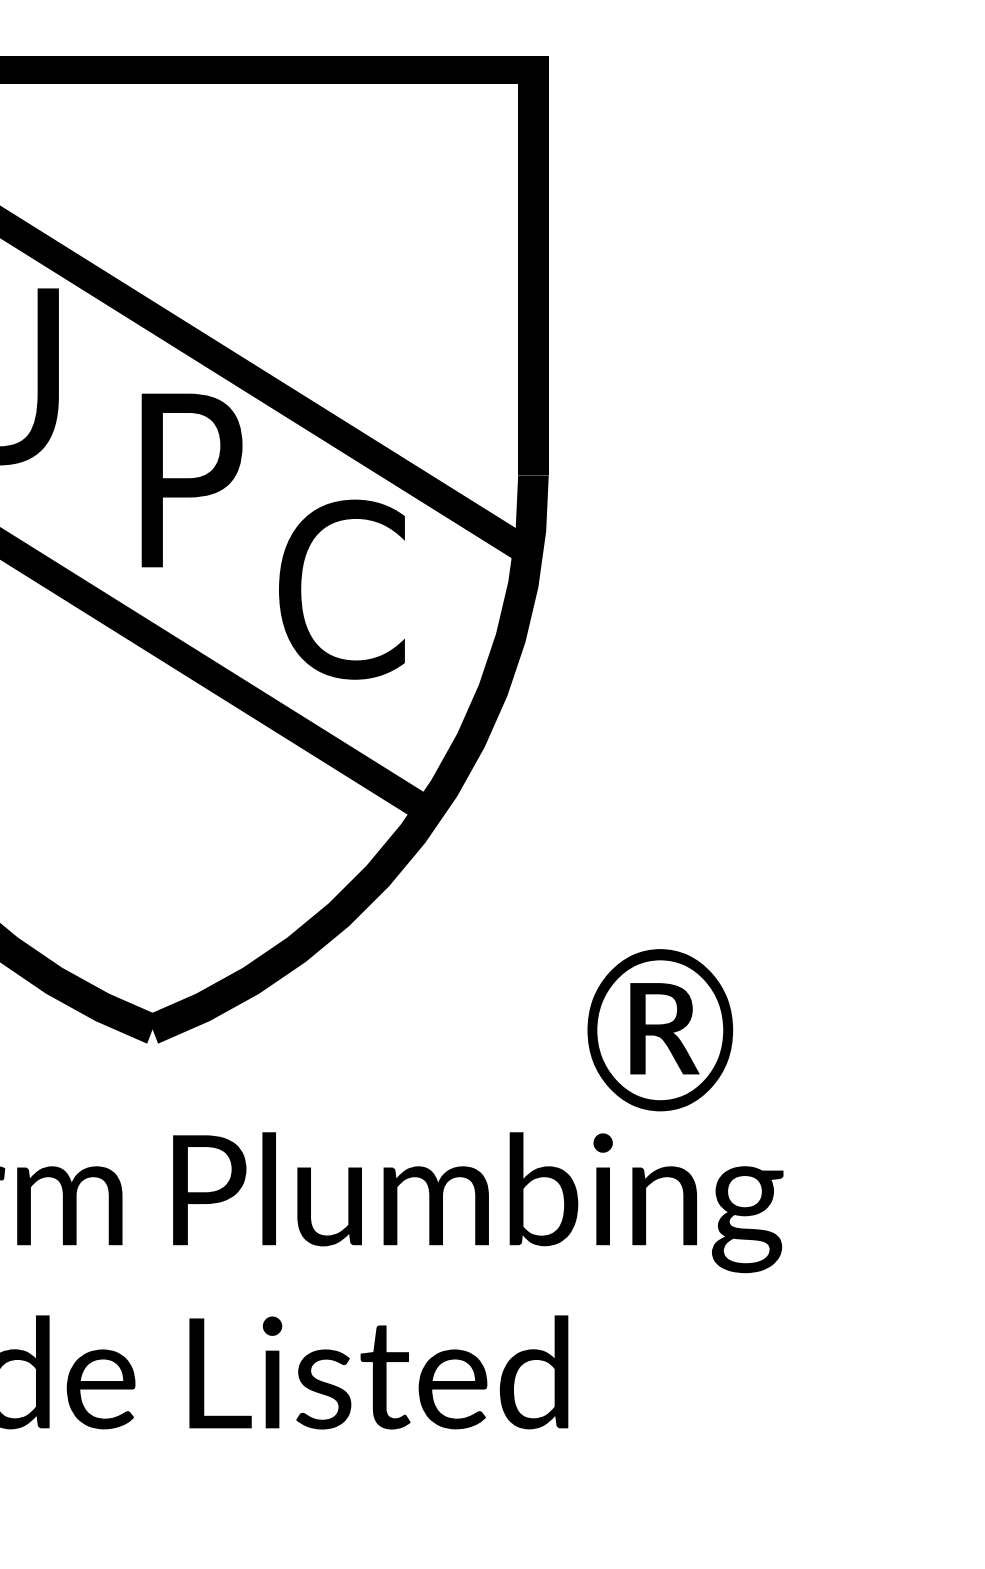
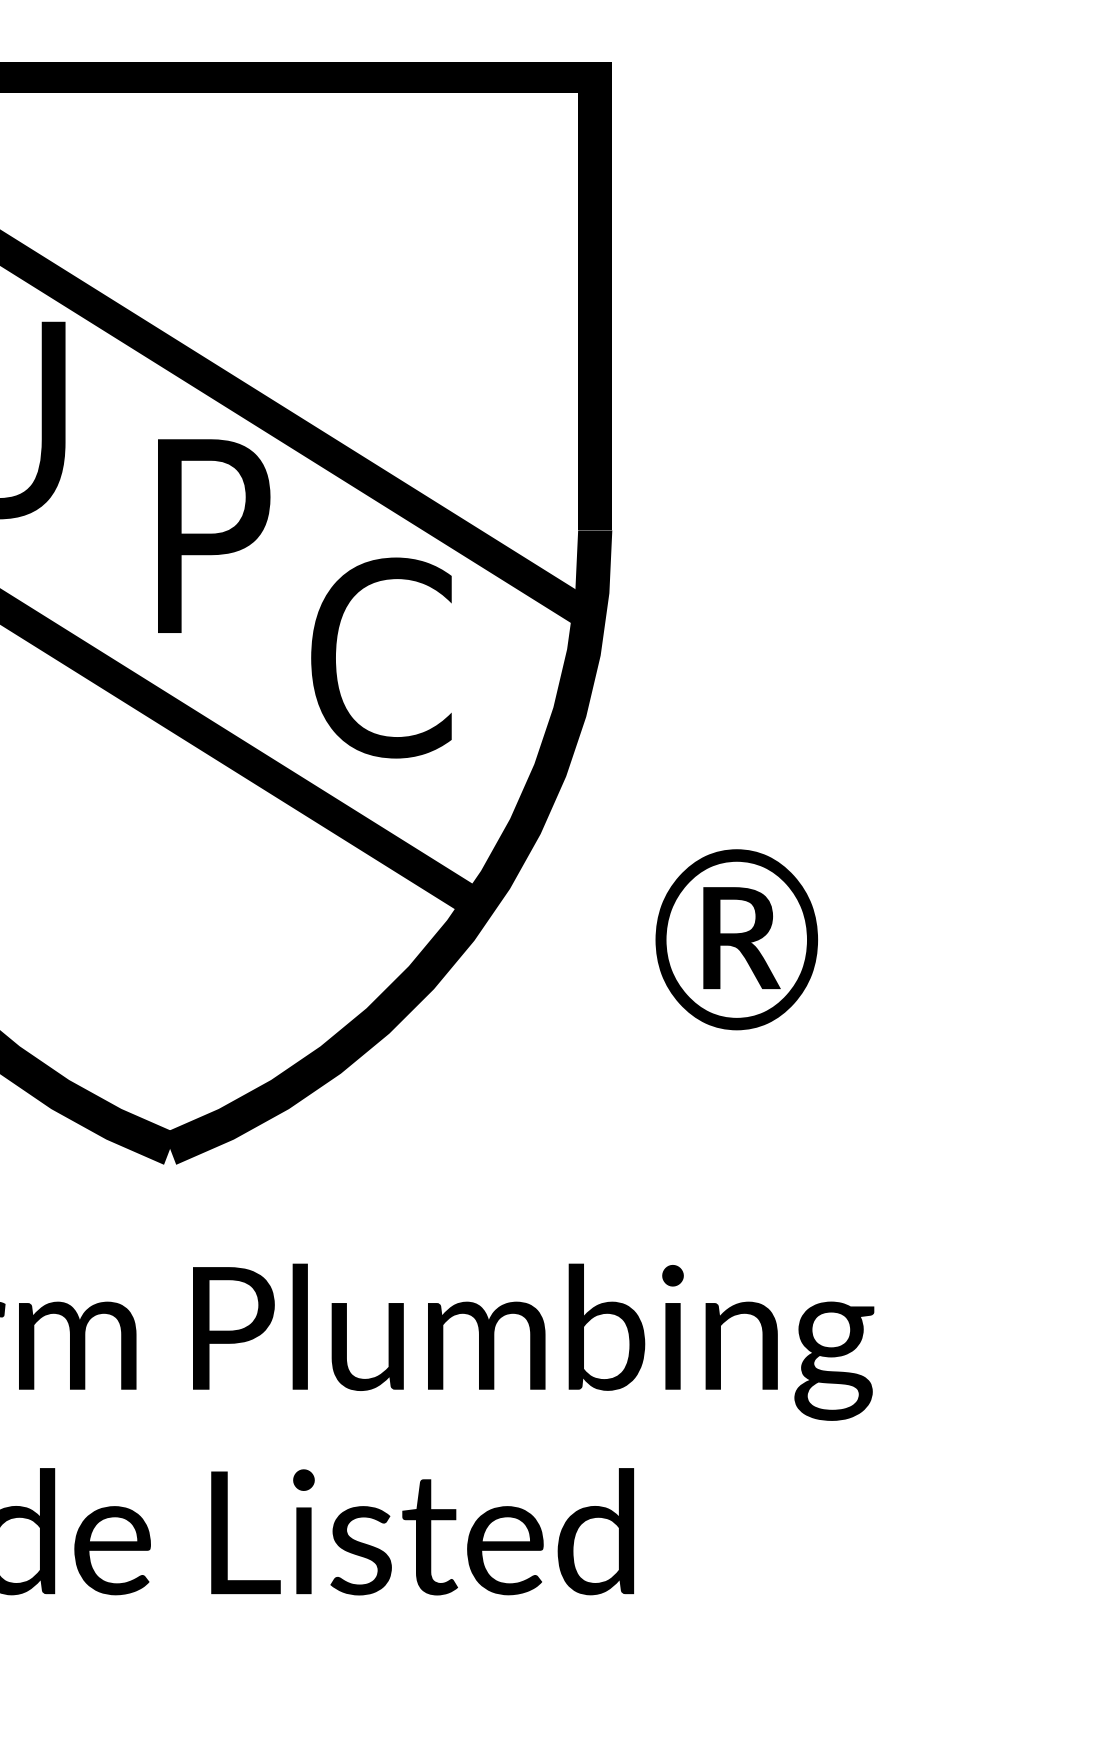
text: (660, 1029) -> (736, 939), moved

